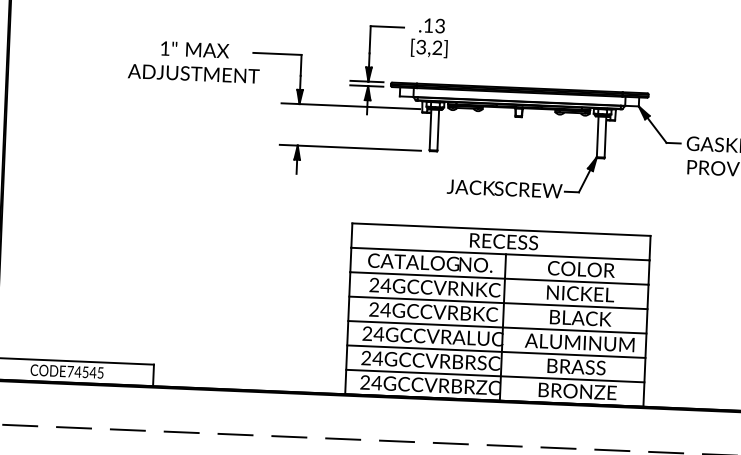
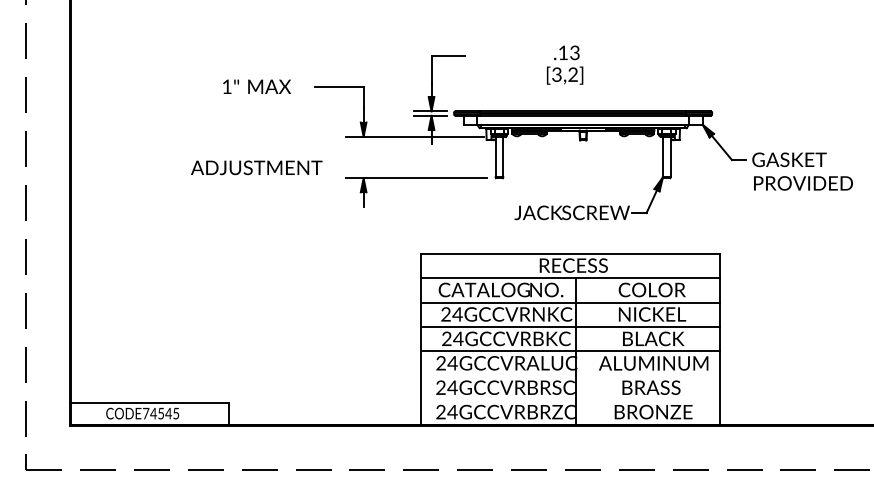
text: (429, 37) -> (564, 64), moved
text: (193, 73) -> (256, 167), moved
line: (496, 351) -> (570, 375), removed
line: (495, 376) -> (570, 400), removed

